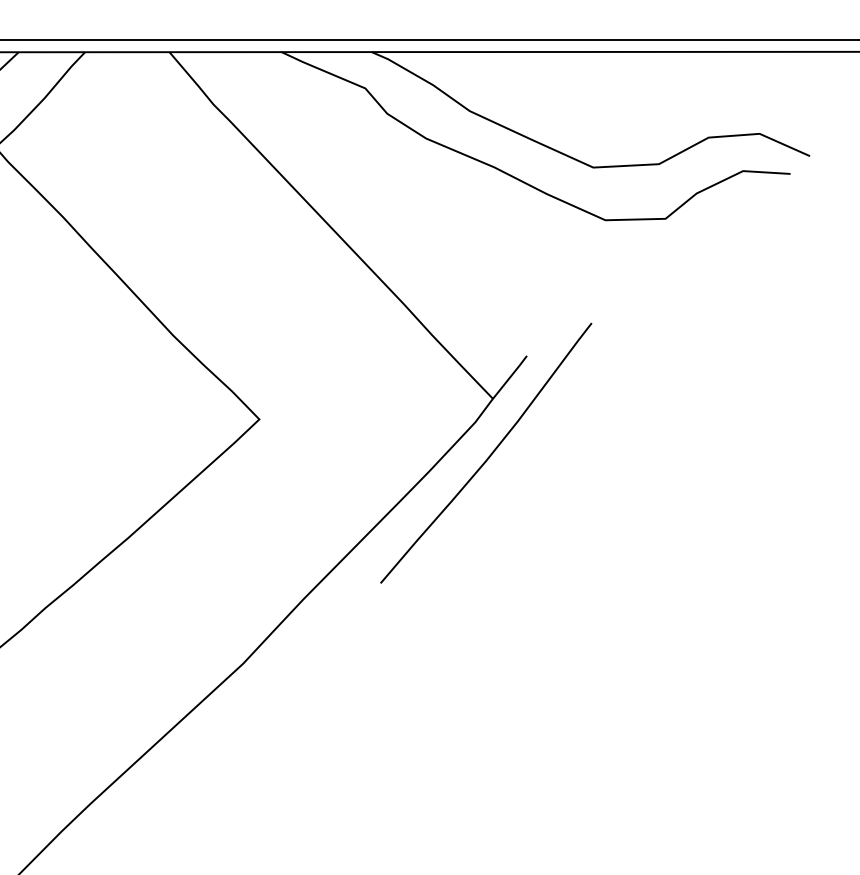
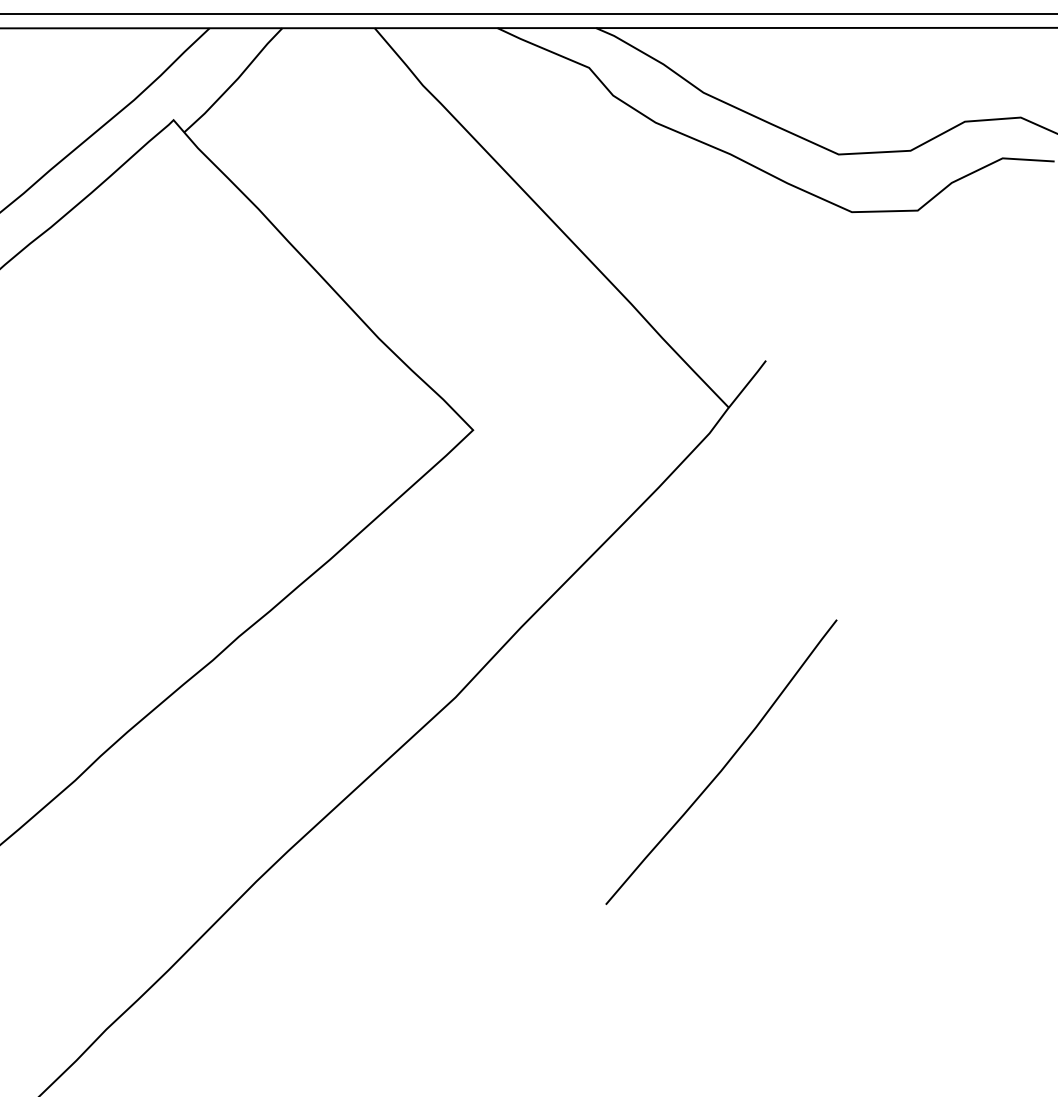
curve: (489, 454) -> (725, 763), moved

